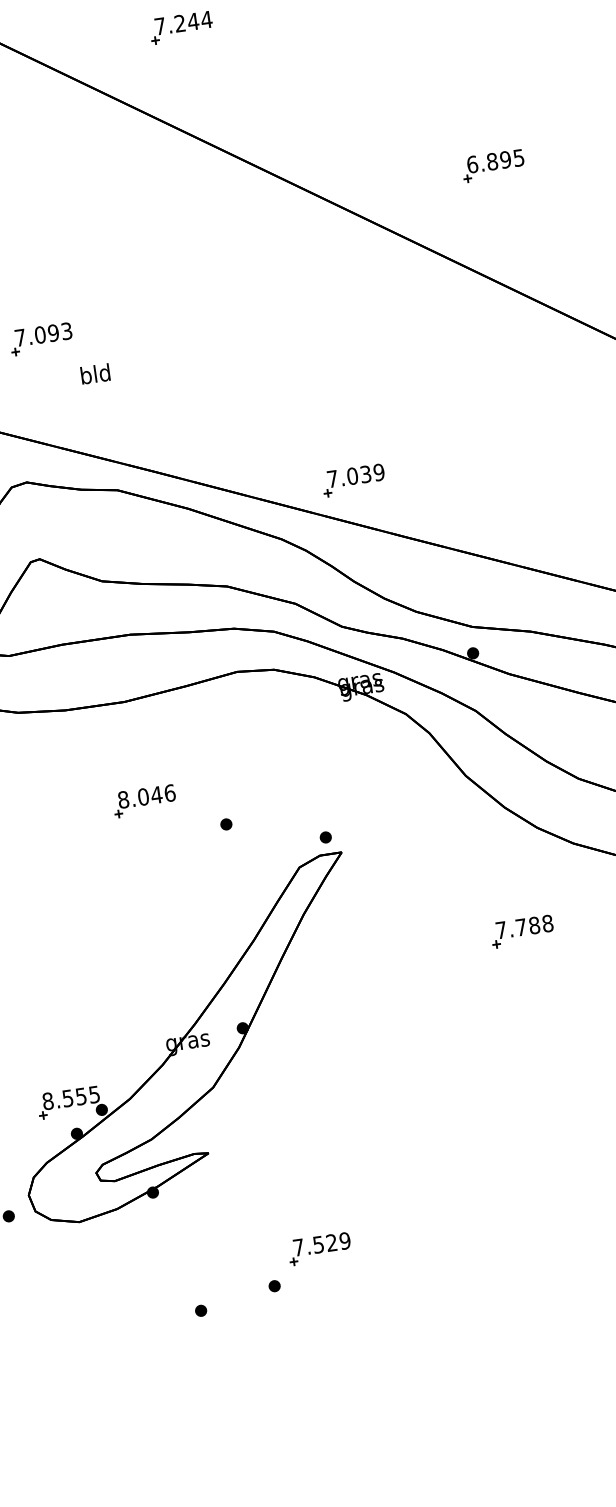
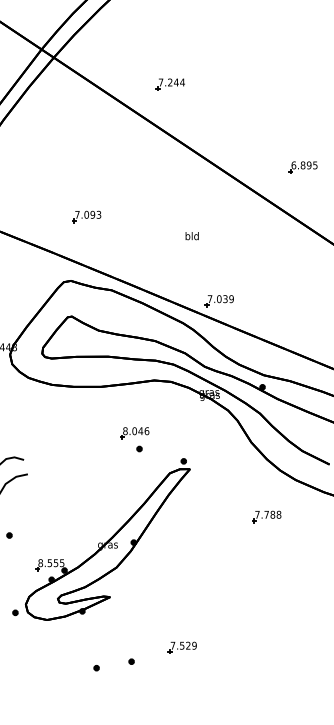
text: (94, 375) -> (191, 236), moved
part: (143, 801) -> (134, 433), moved
part: (317, 1248) -> (181, 647), moved

